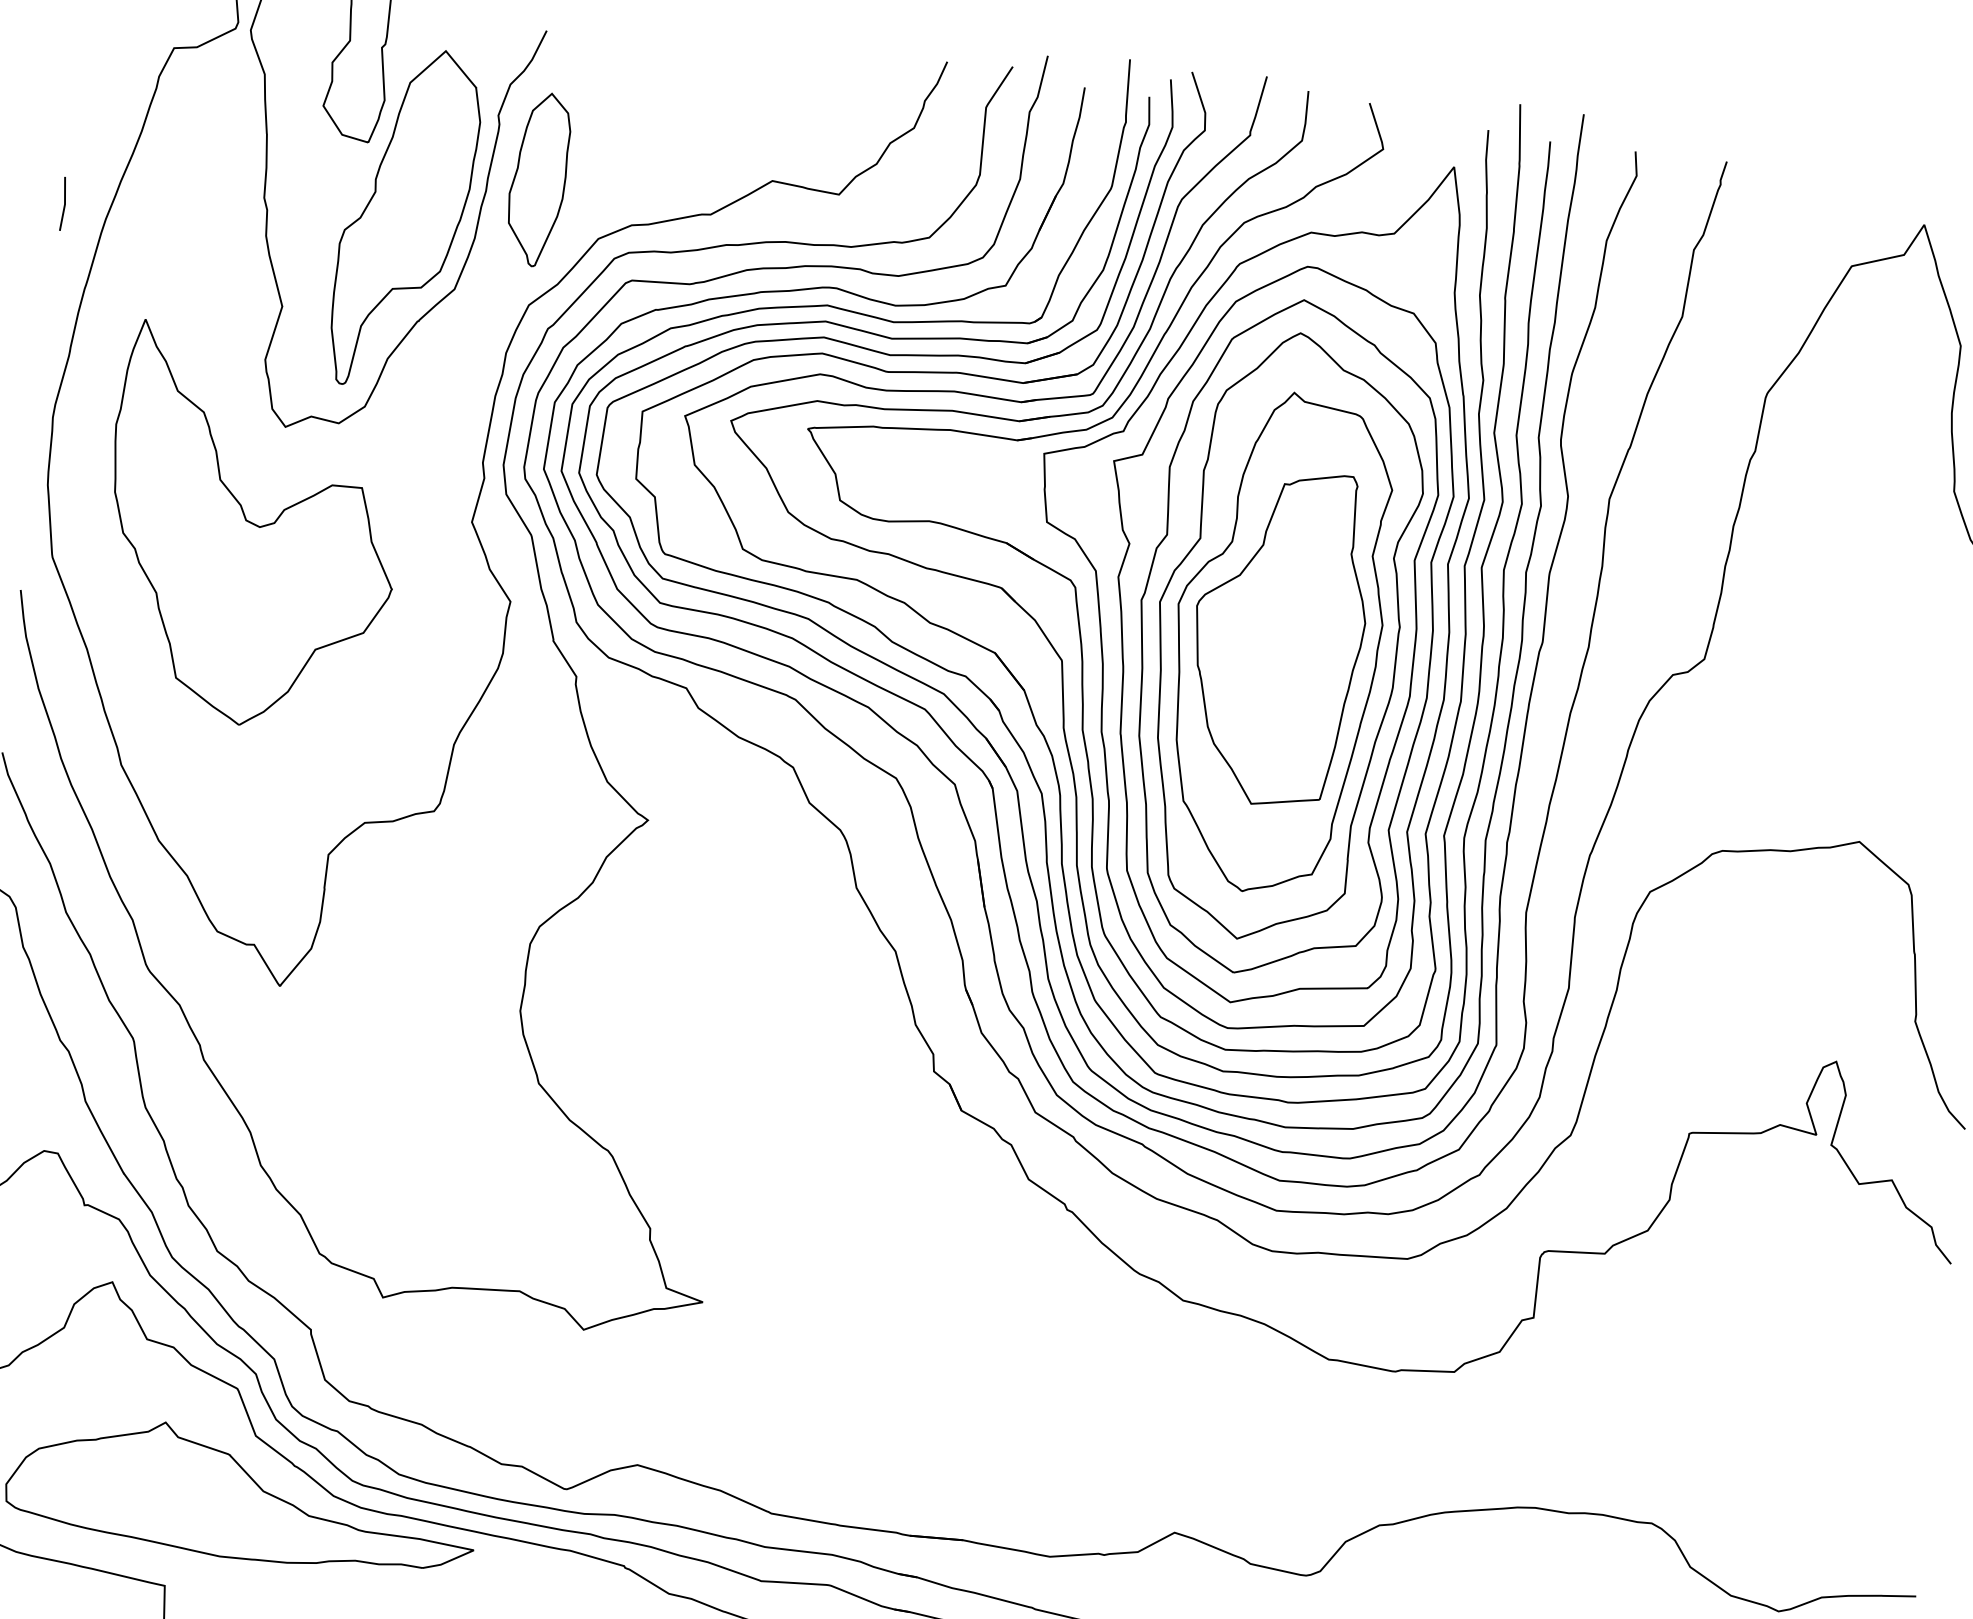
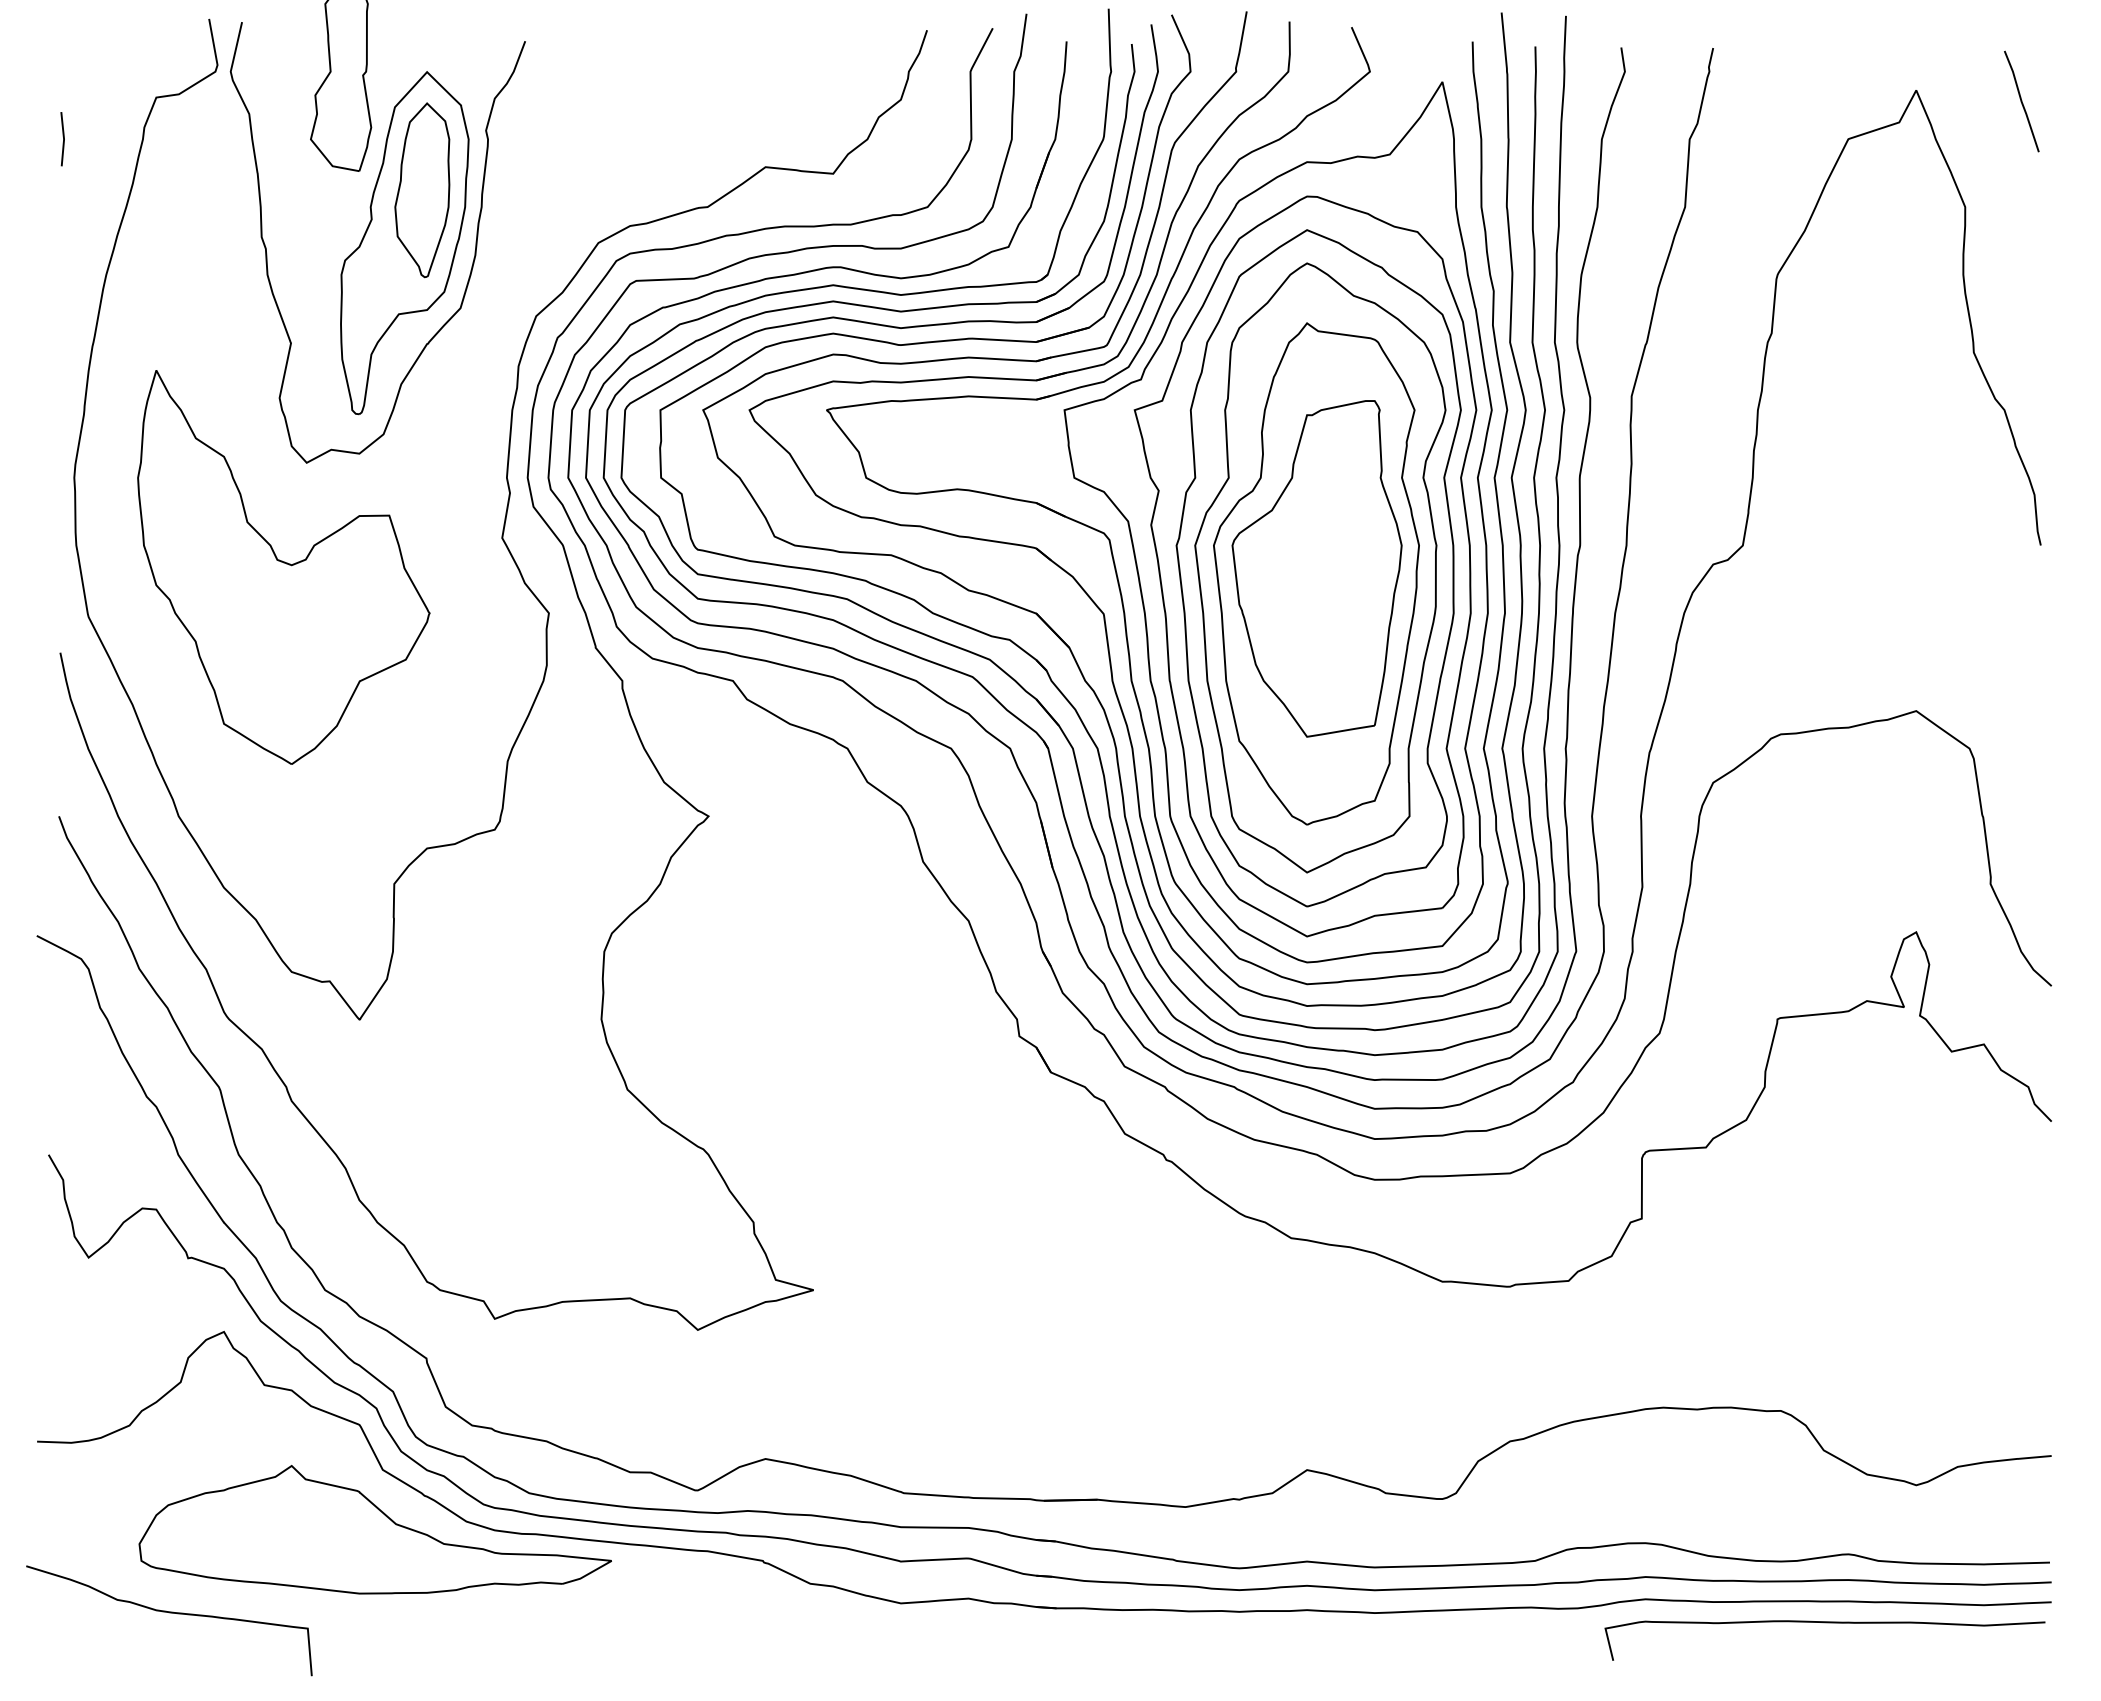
part: (538, 179) -> (422, 190), moved
line: (64, 204) -> (63, 139), moved

